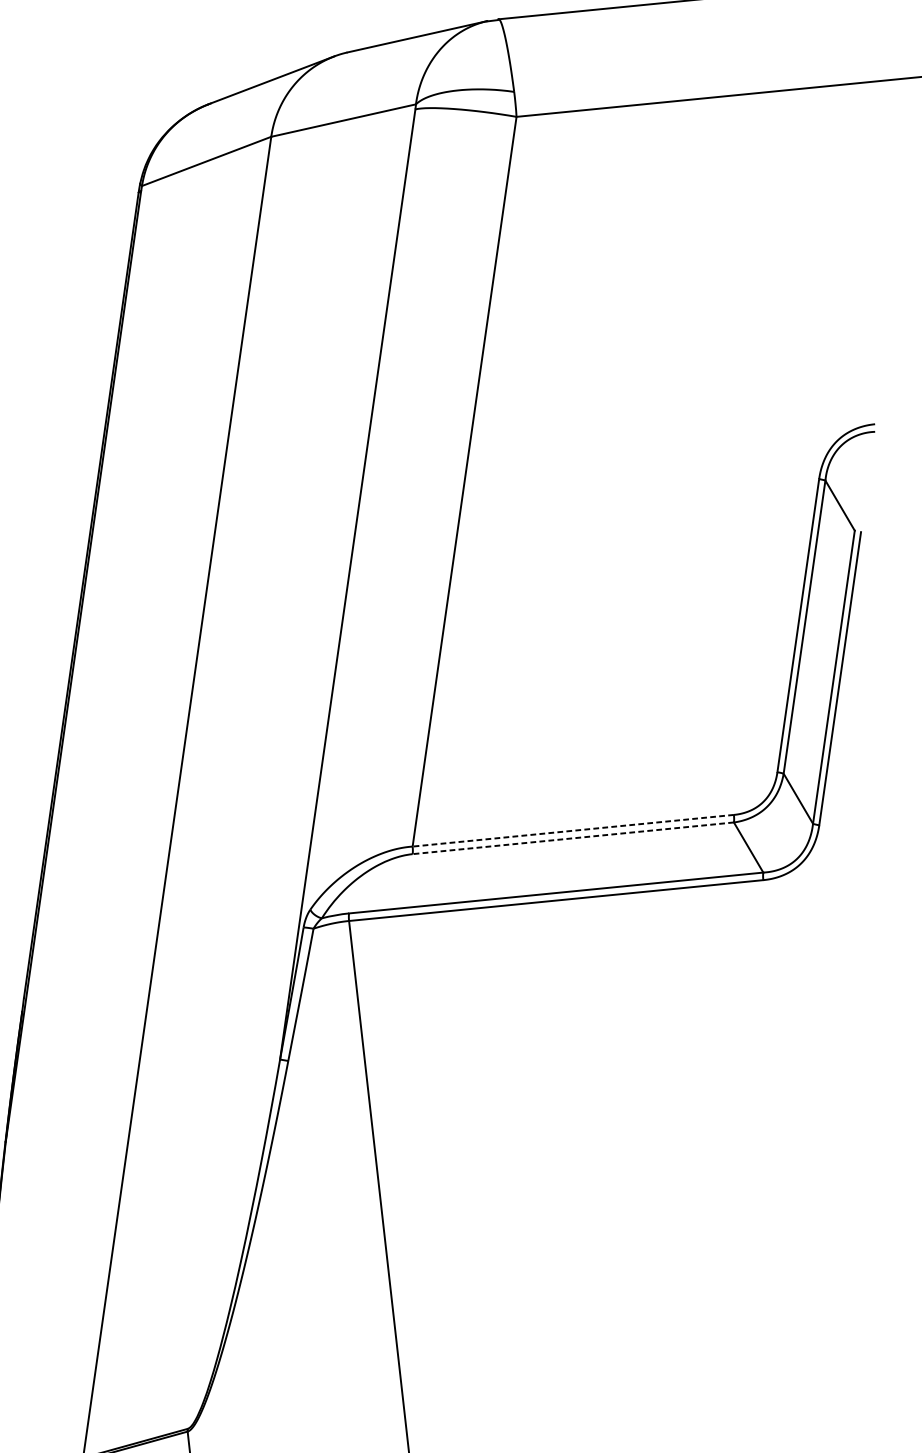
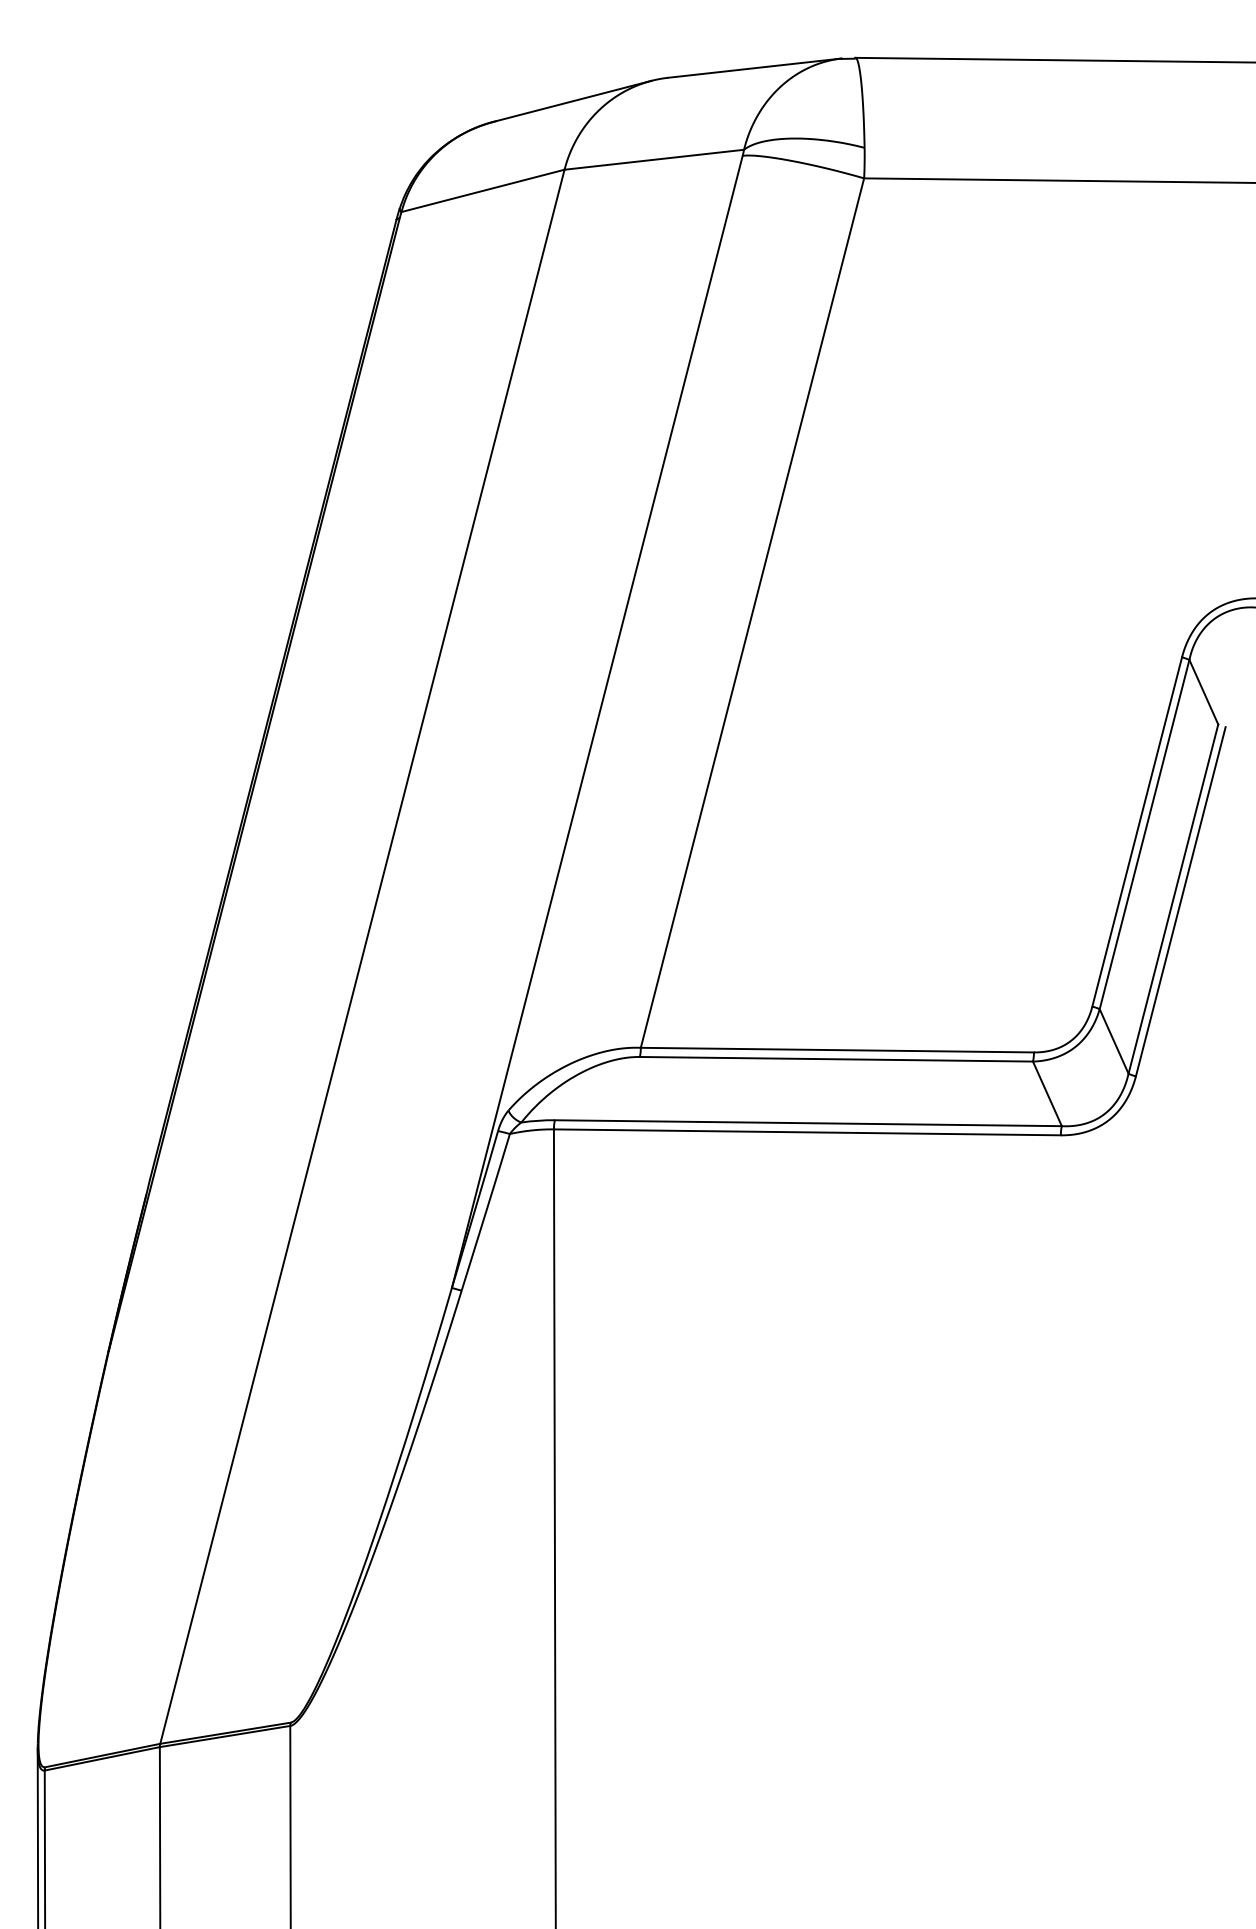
line: (573, 831) -> (837, 1050), dashed -> solid
line: (573, 838) -> (836, 1059), dashed -> solid

